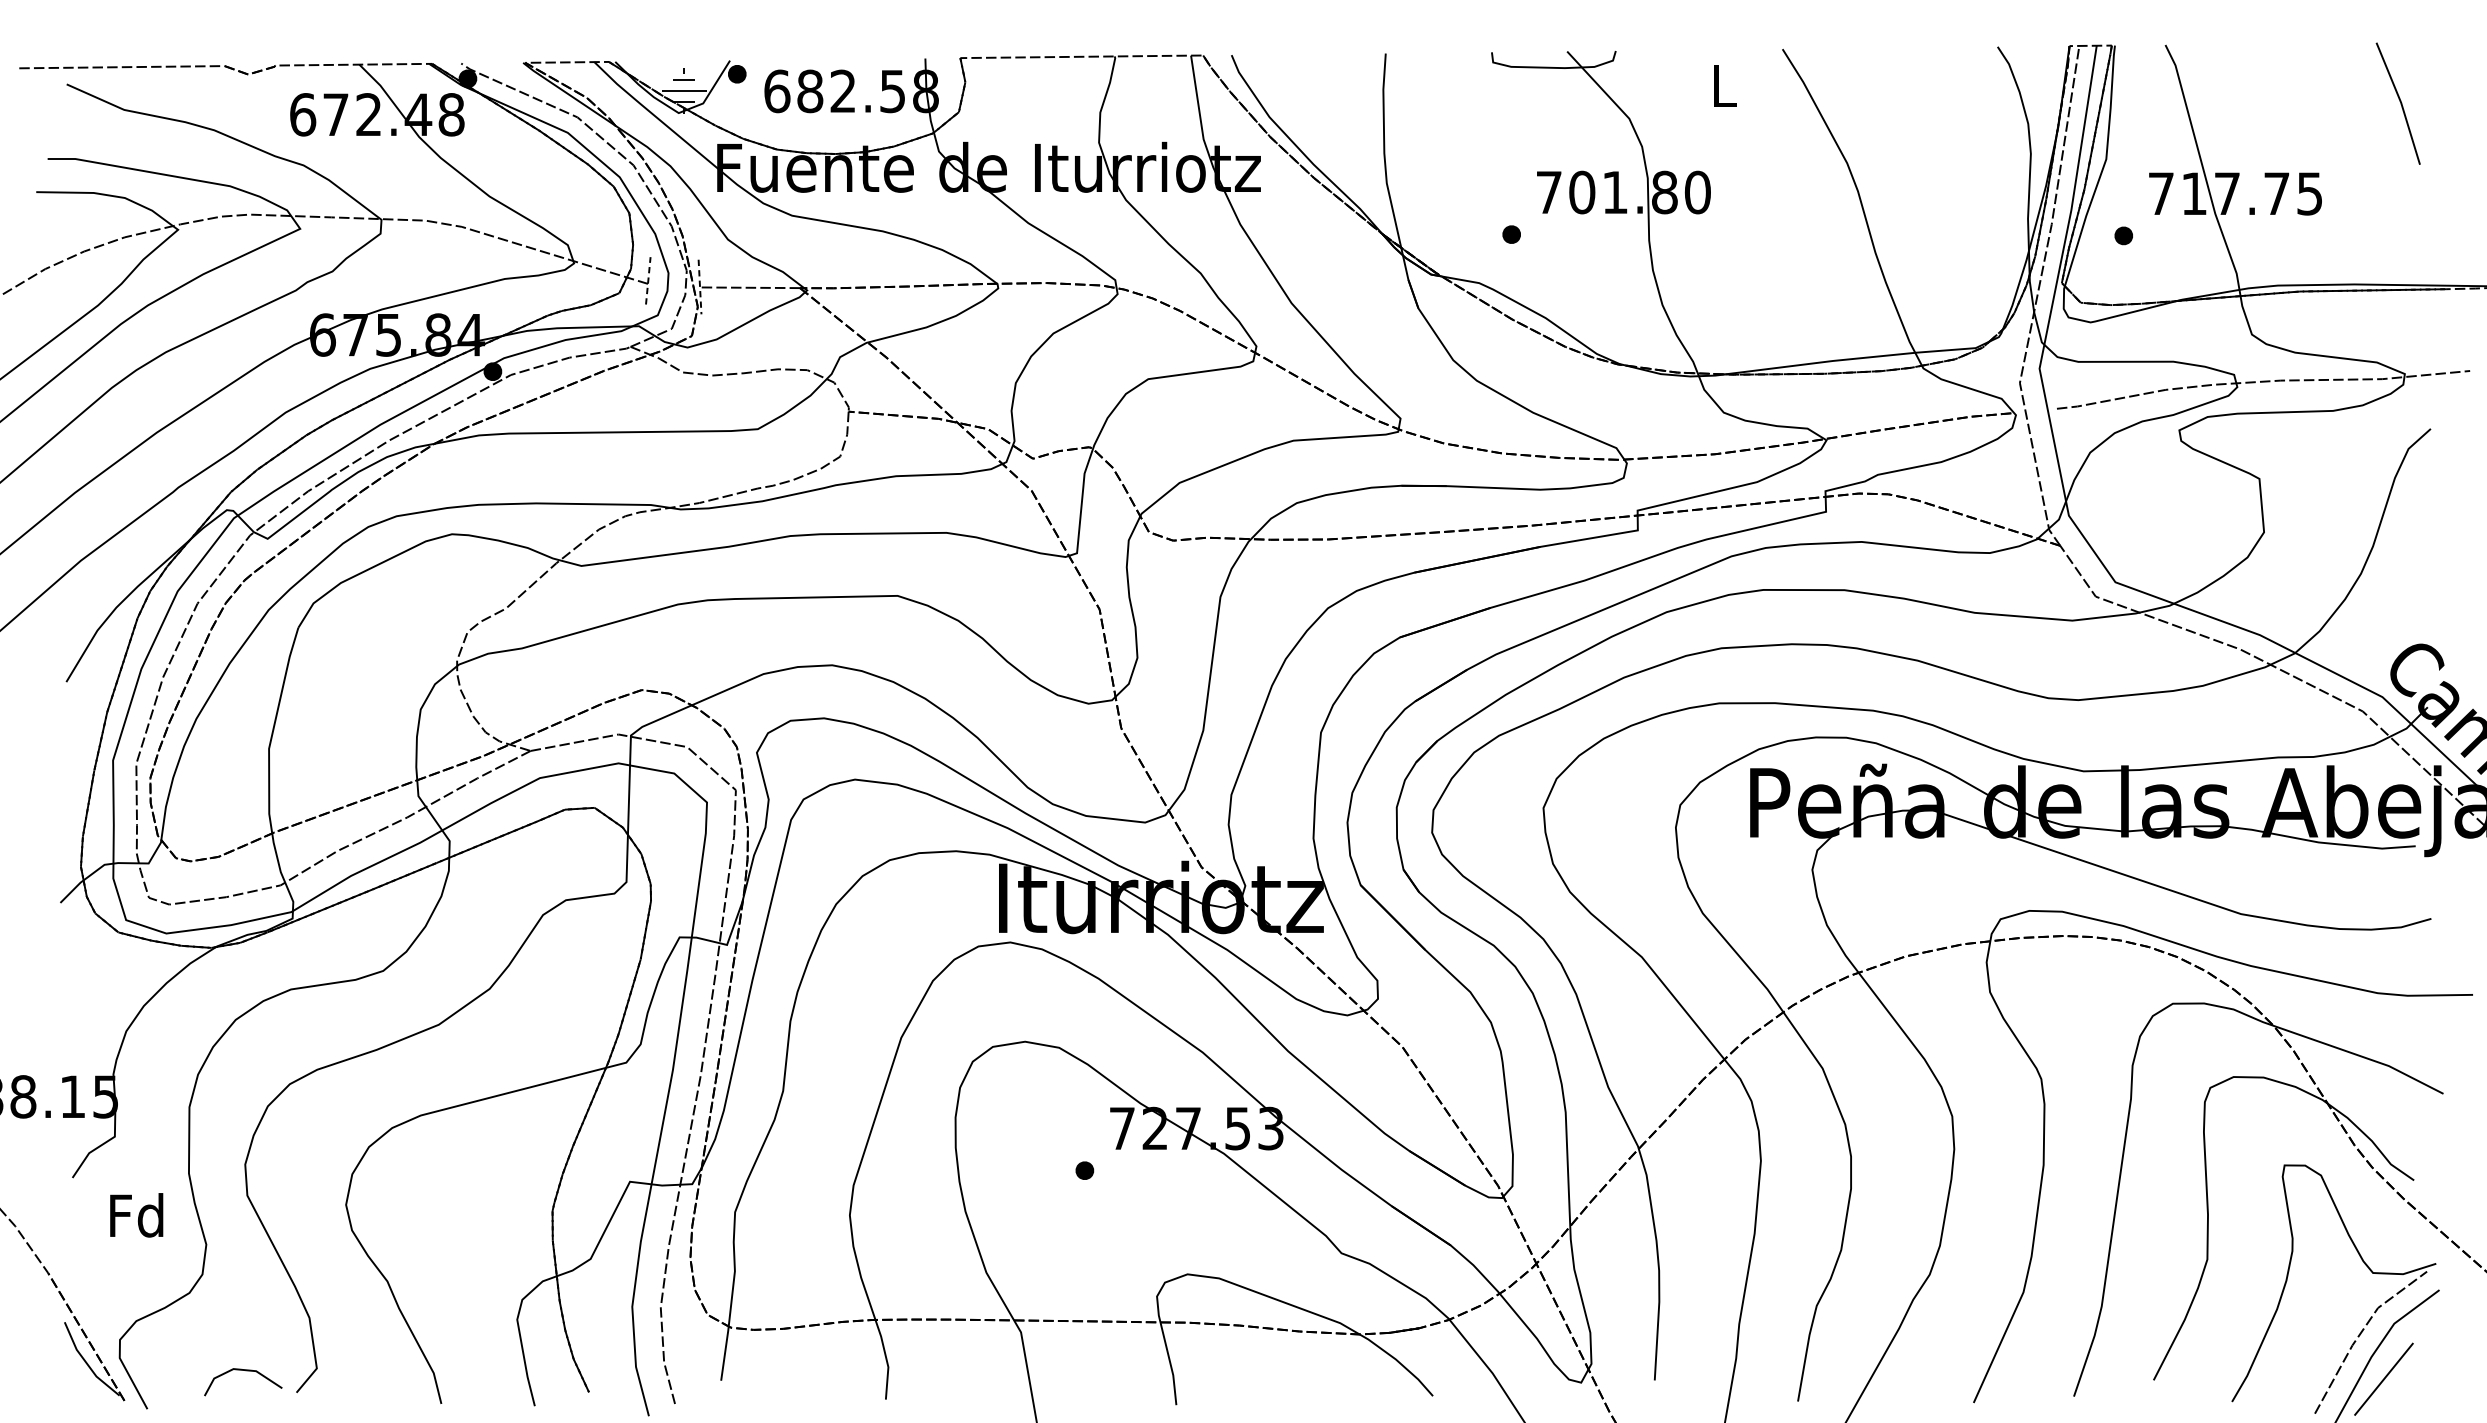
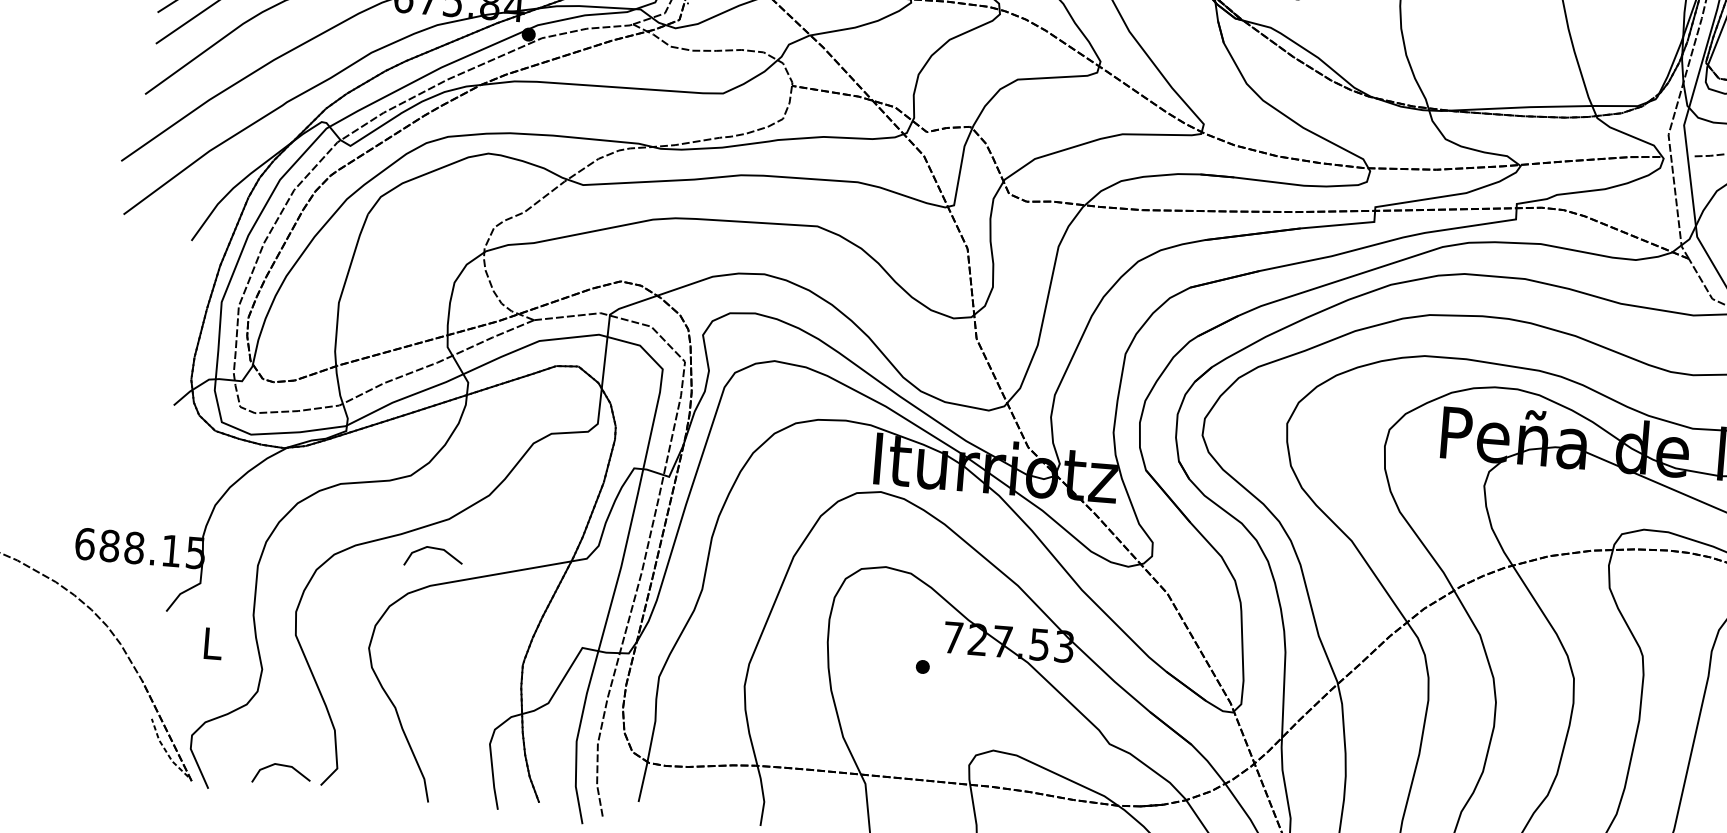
line: (424, 1066) -> (435, 549), added
text: (136, 1215) -> (211, 643), Fd -> L
line: (86, 1362) -> (165, 750), solid -> dashed

